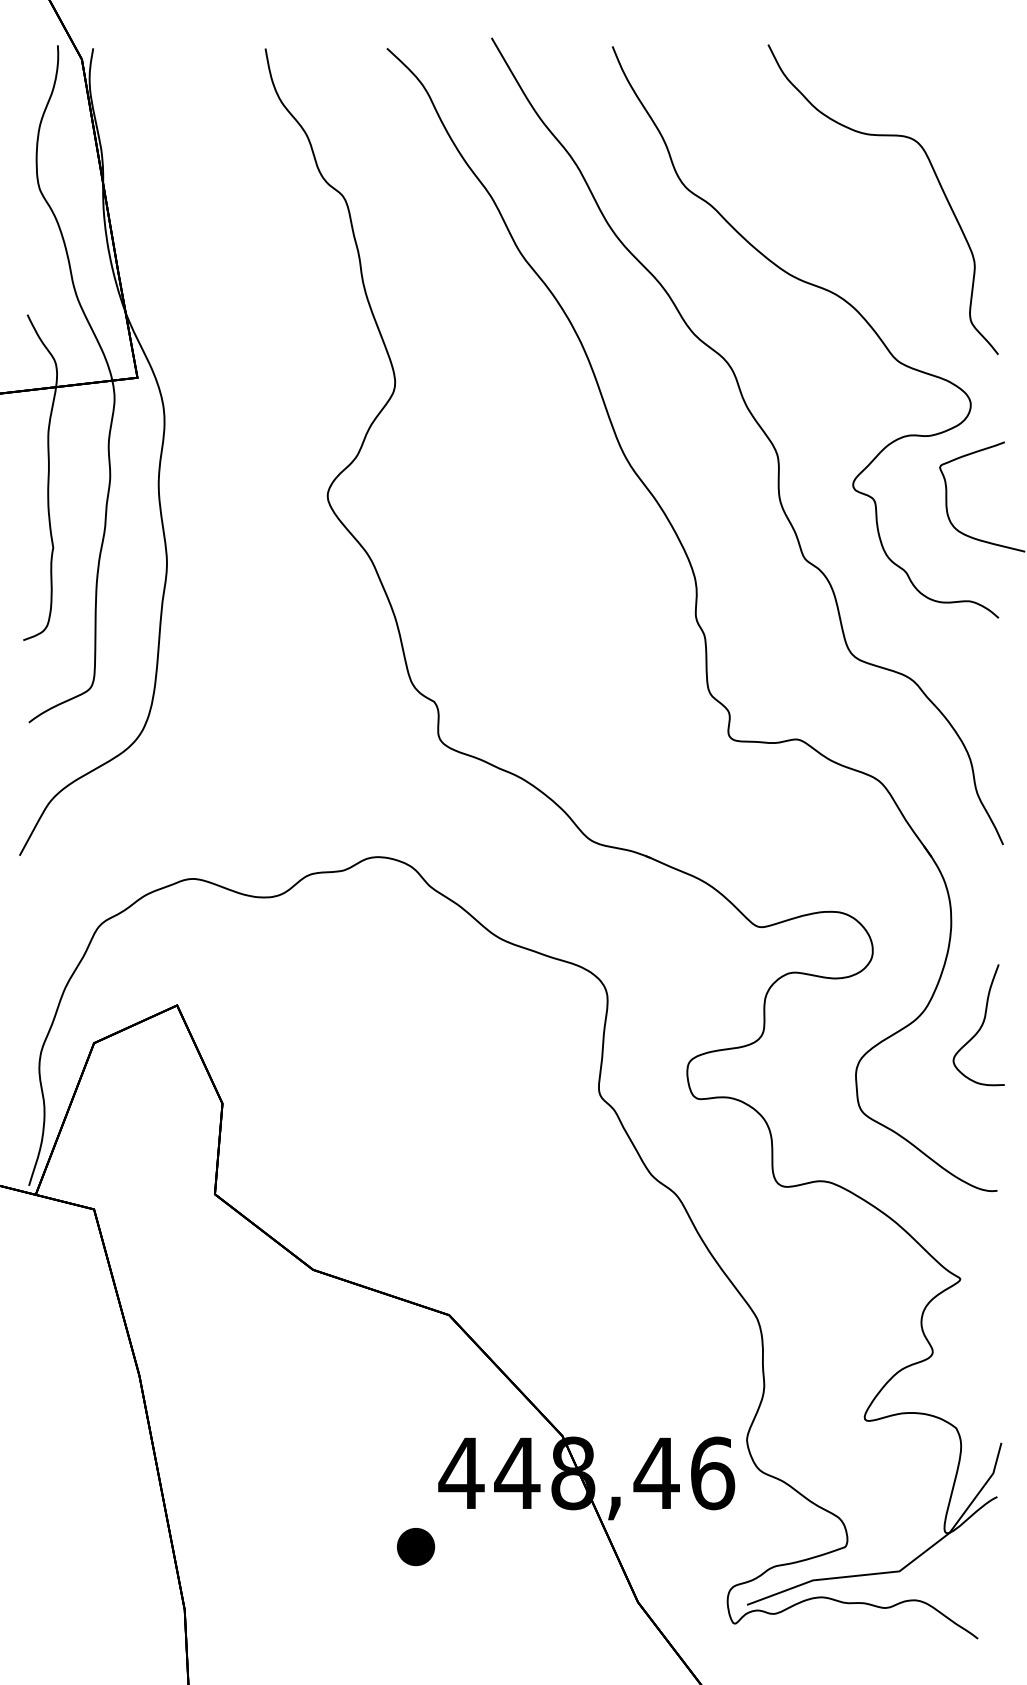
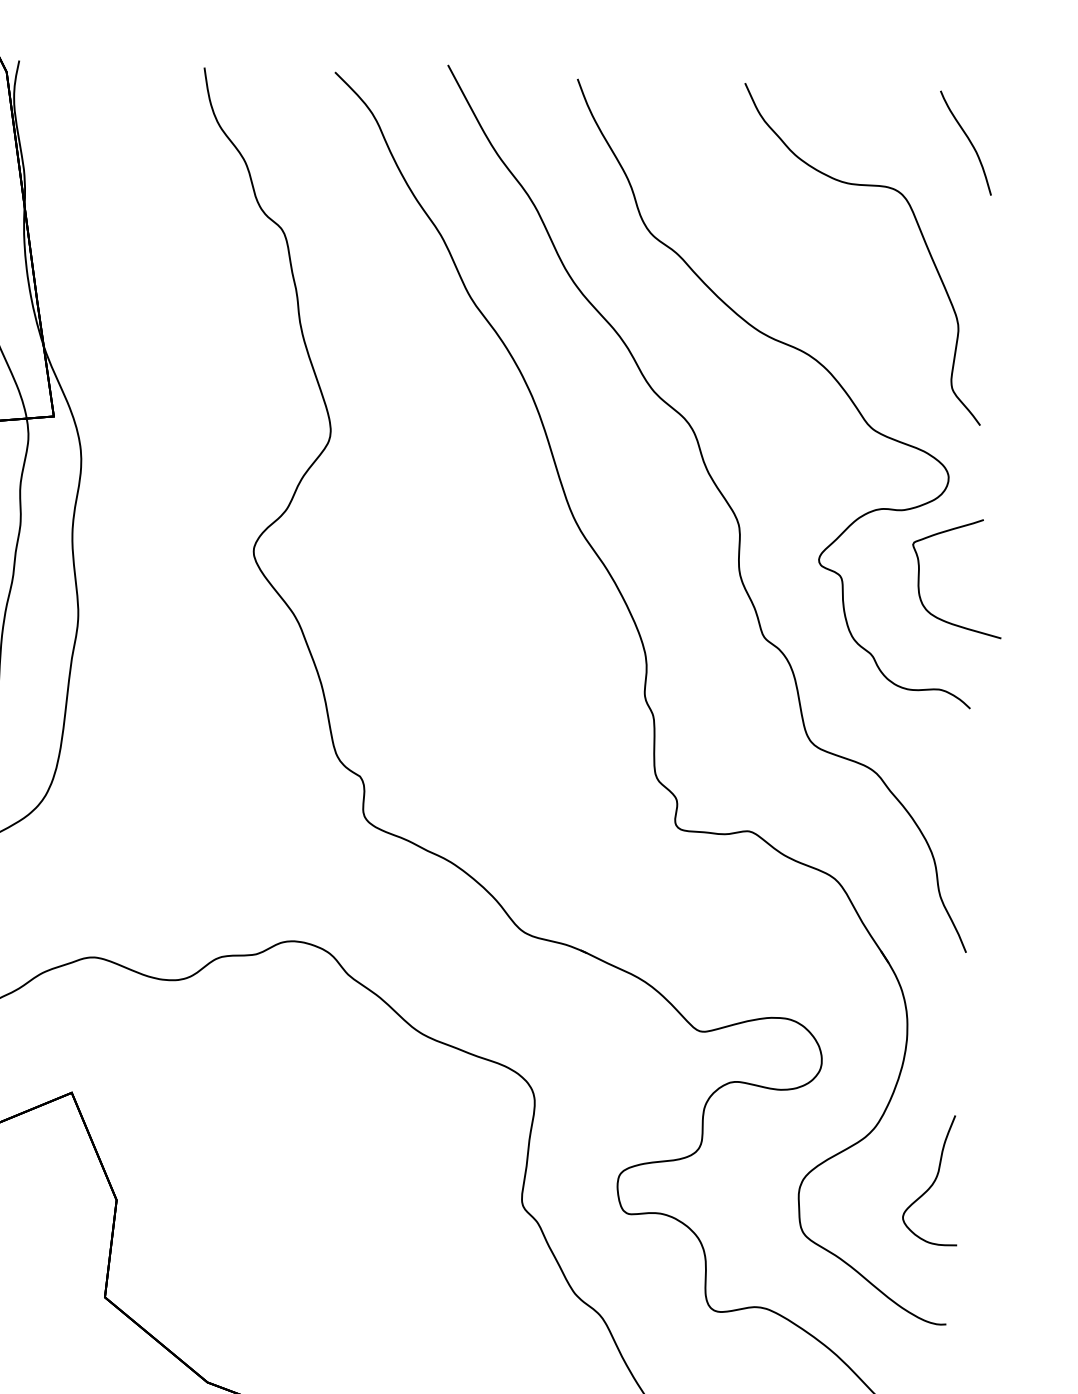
part: (975, 92) -> (966, 142), added
curve: (980, 1026) -> (933, 1181), moved

